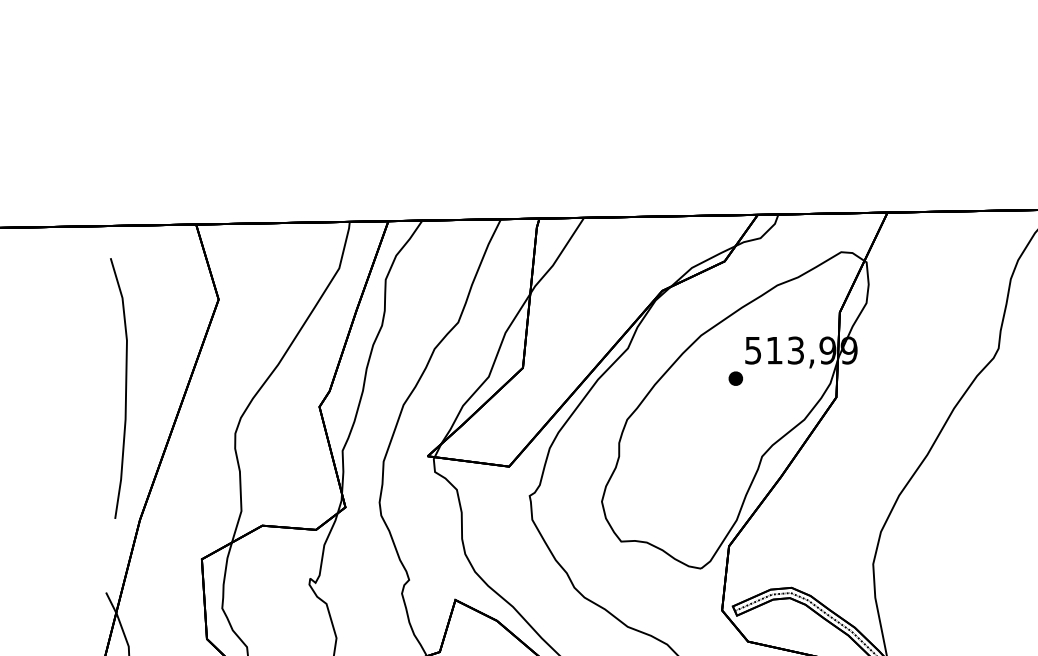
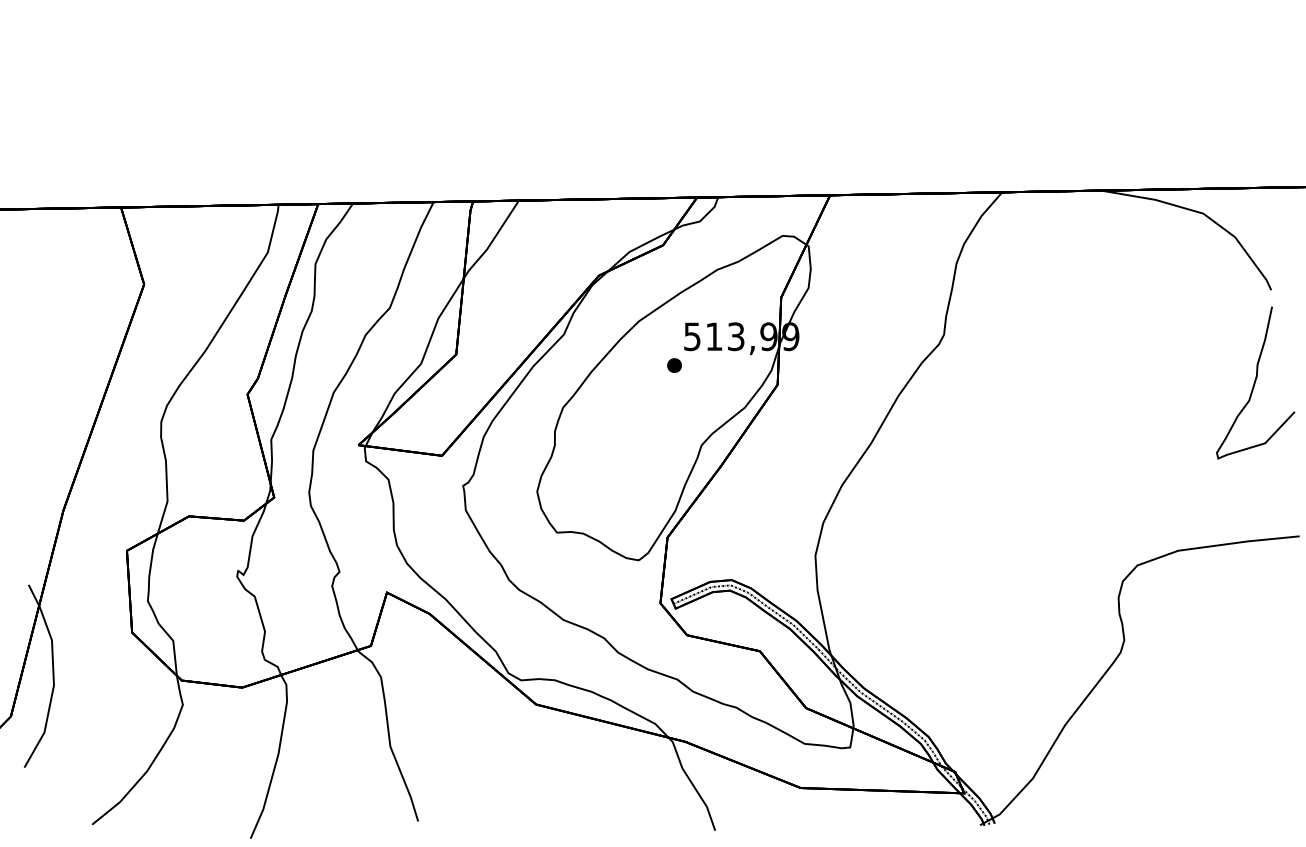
curve: (125, 388) -> (48, 375), removed

